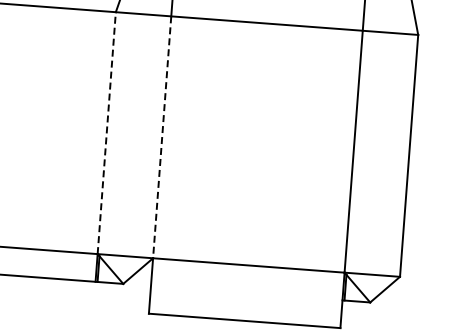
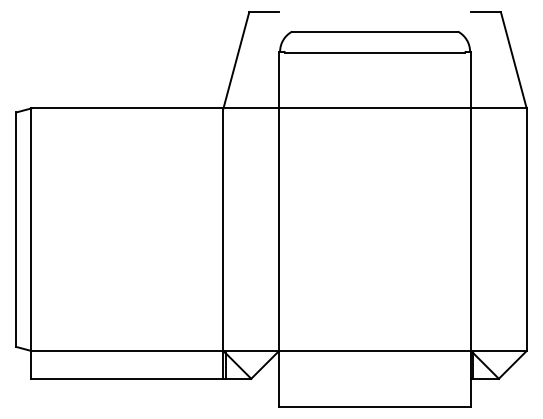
line: (106, 132) -> (223, 229), dashed -> solid
line: (162, 138) -> (279, 230), dashed -> solid

